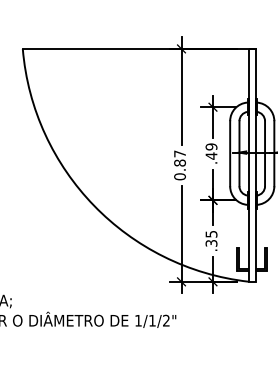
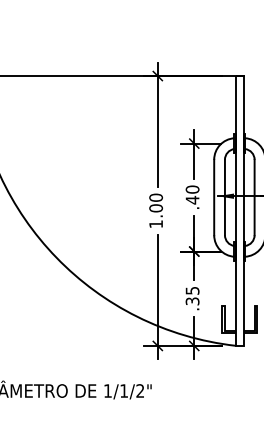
text: (211, 146) -> (192, 189), .49 -> .40
text: (179, 165) -> (155, 211), 0.87 -> 1.00

